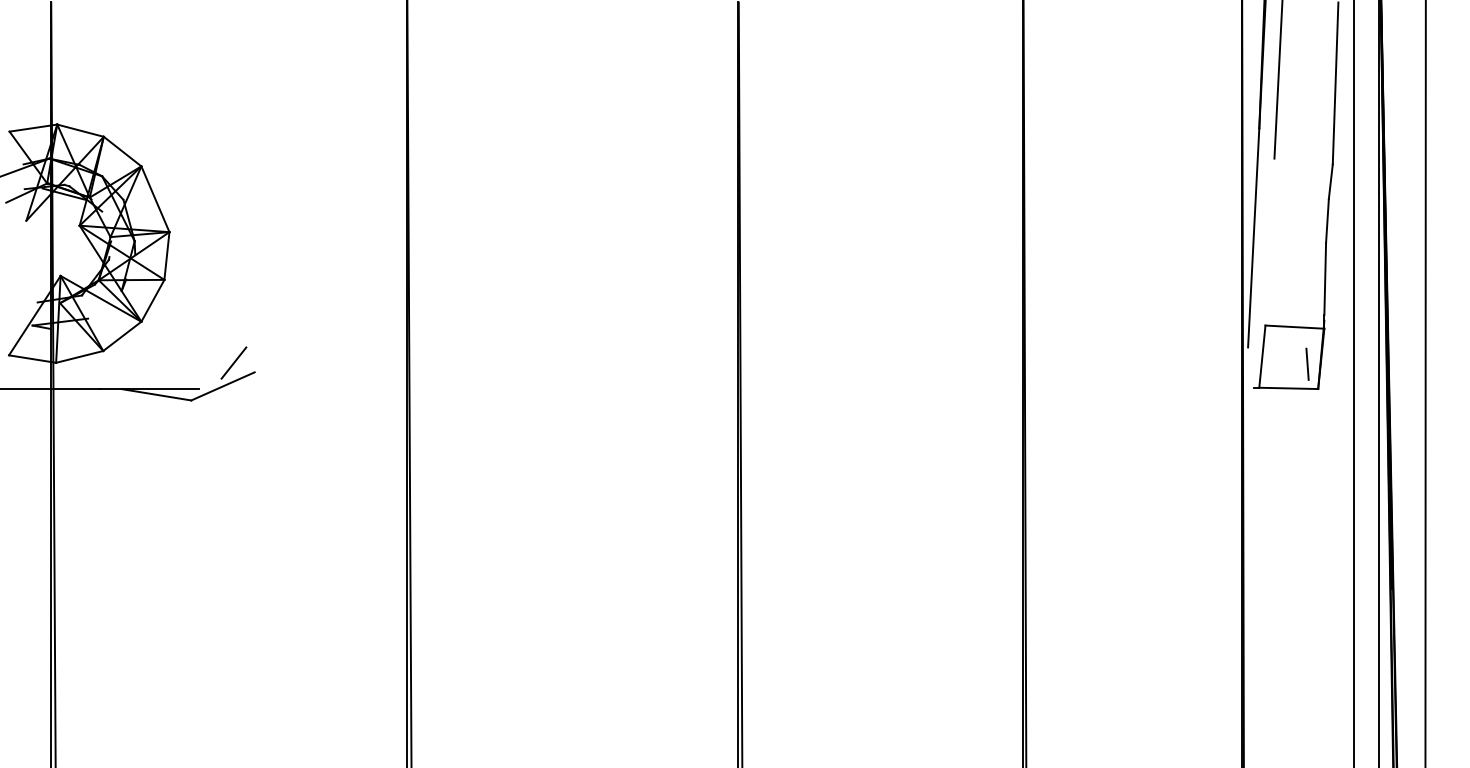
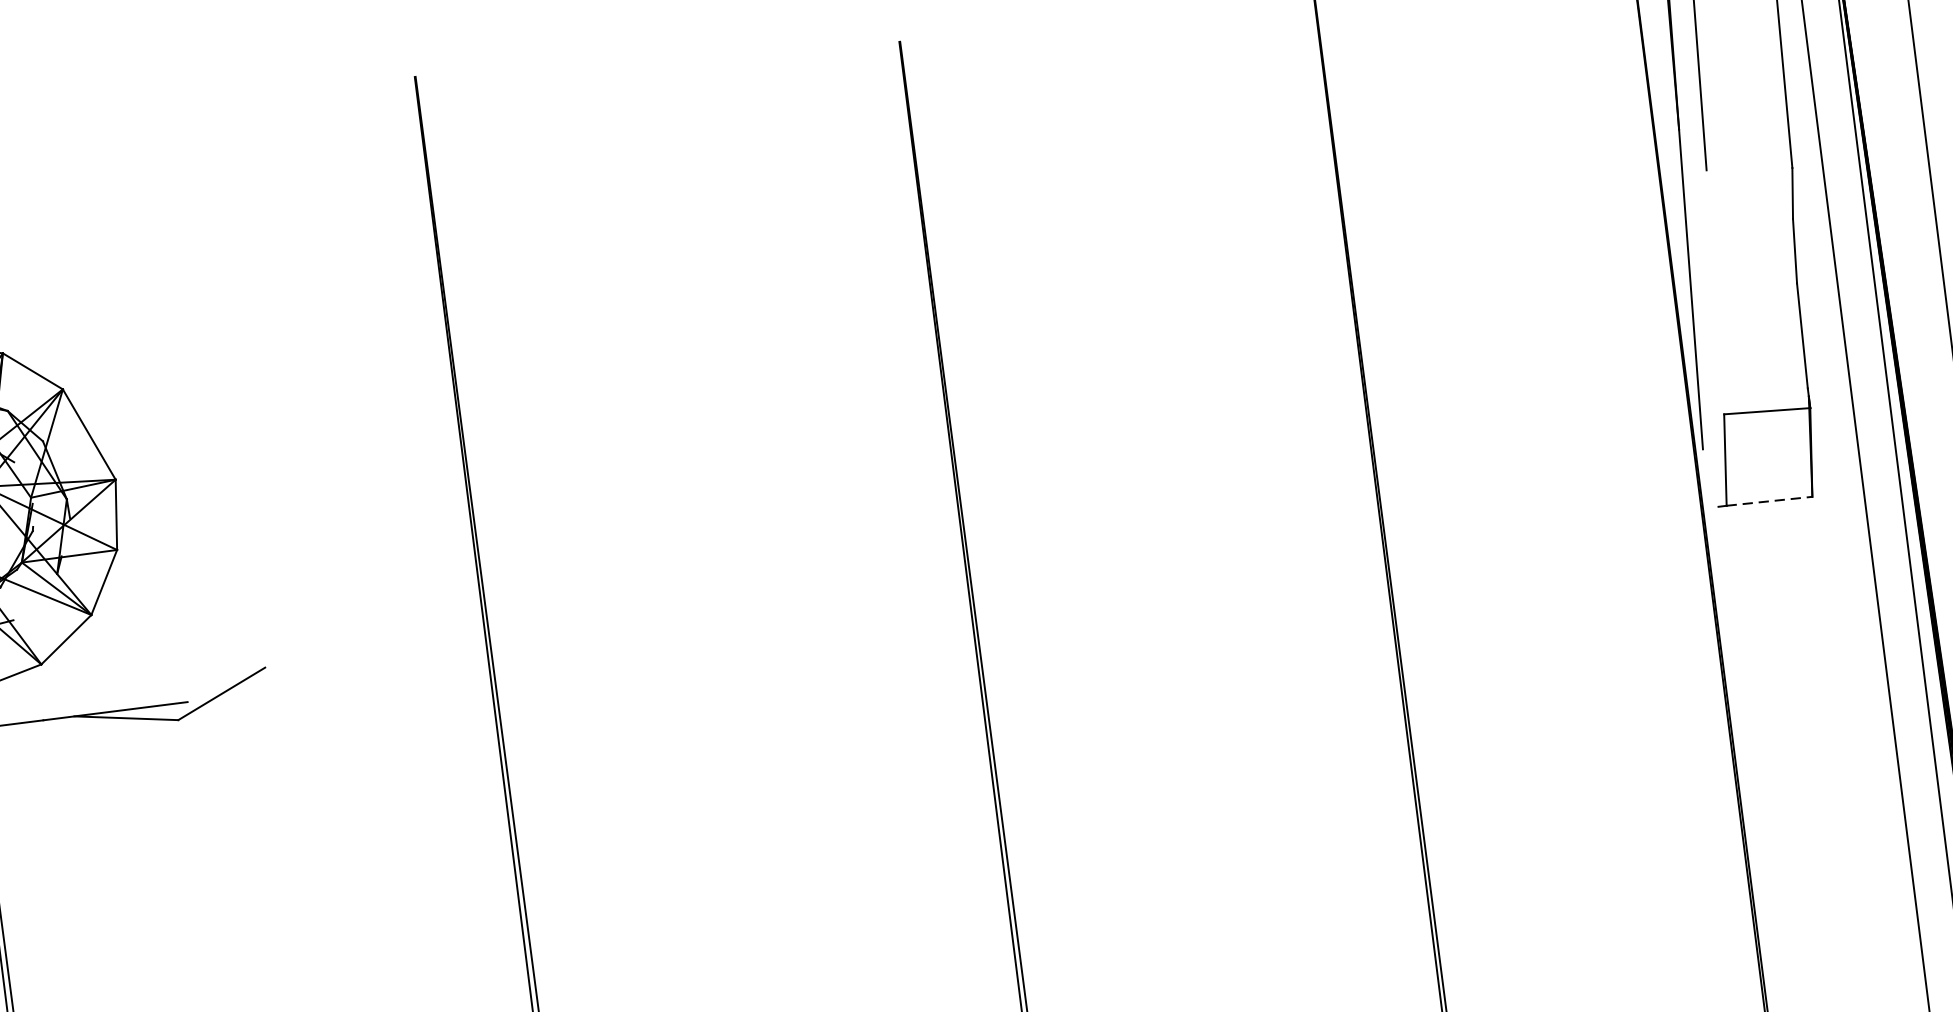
line: (233, 362) -> (232, 657), removed
line: (1307, 363) -> (1792, 461), removed
line: (1289, 388) -> (1770, 501), solid -> dashed

